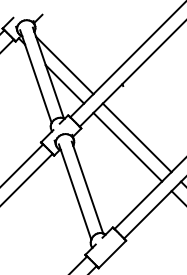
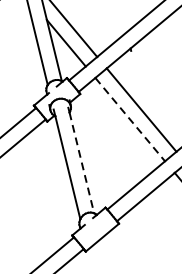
line: (128, 147) -> (130, 119), solid -> dashed
line: (88, 190) -> (82, 163), solid -> dashed

